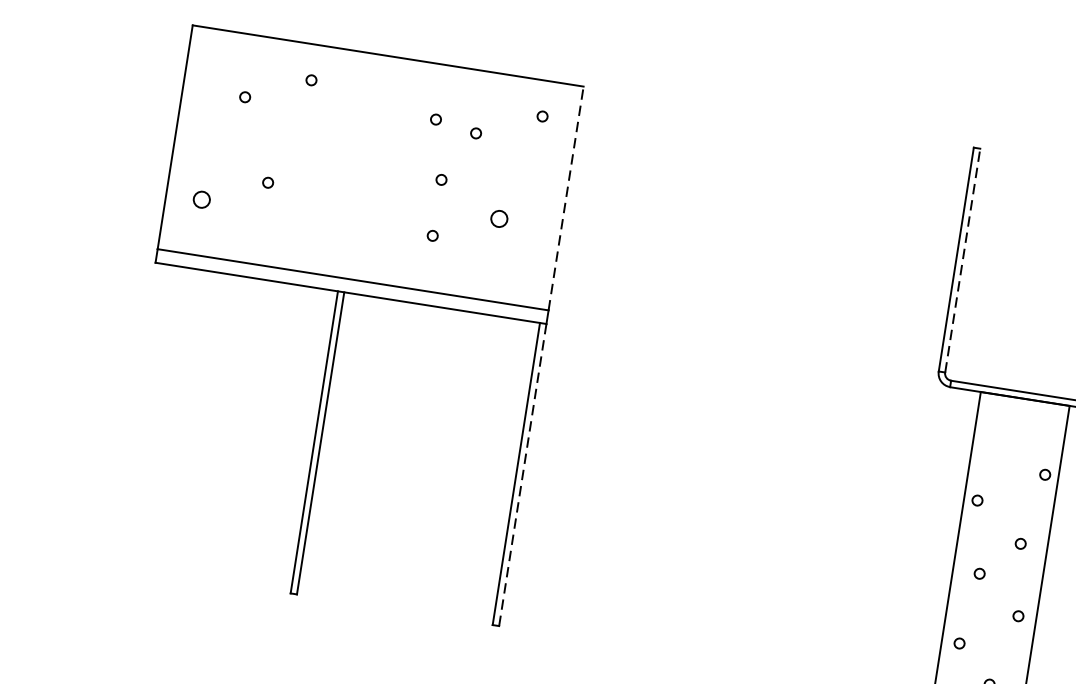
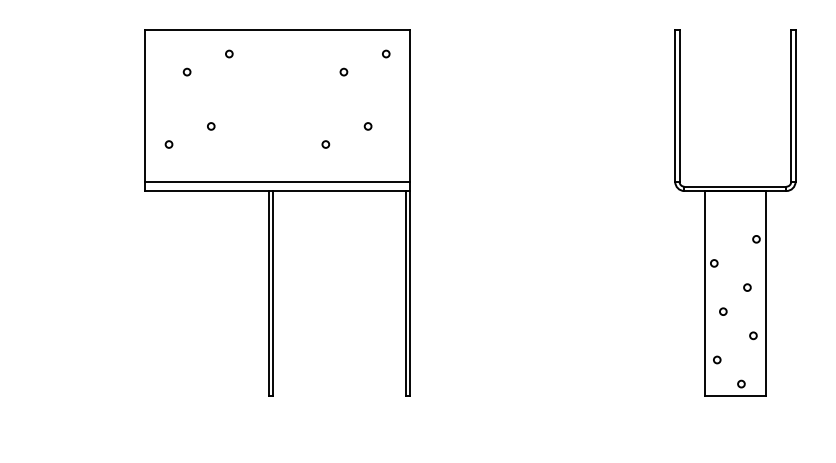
circle: (435, 118) -> (315, 66), removed
circle: (441, 179) -> (325, 106), removed
line: (566, 197) -> (410, 105), dashed -> solid
circle: (200, 199) -> (168, 144), size x0.62
circle: (498, 218) -> (367, 126), size x0.62
line: (962, 259) -> (679, 105), dashed -> solid
line: (523, 474) -> (410, 293), dashed -> solid

